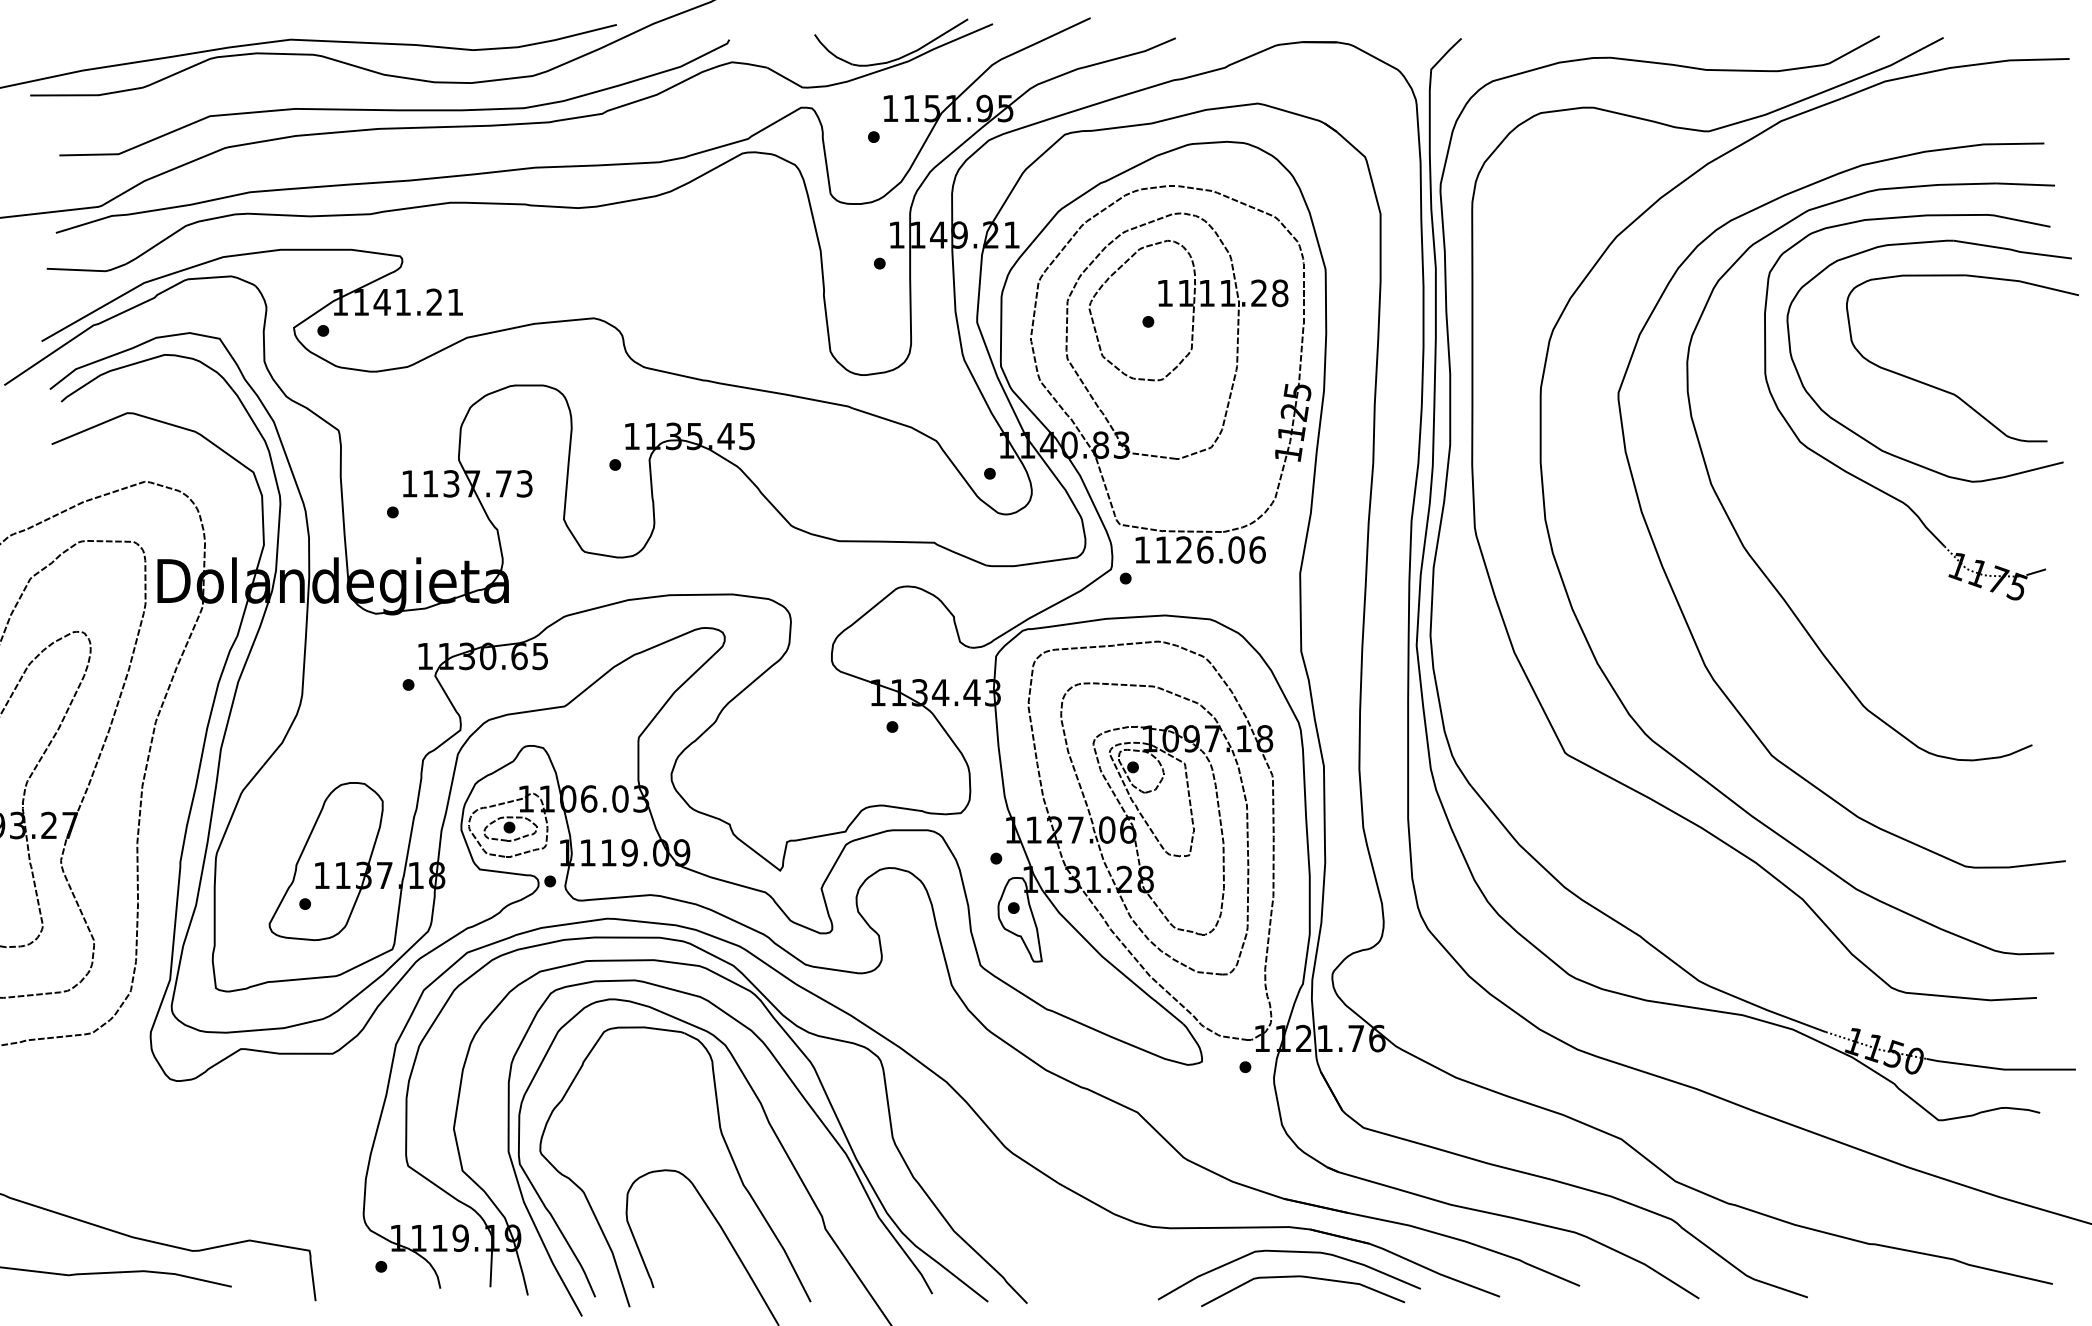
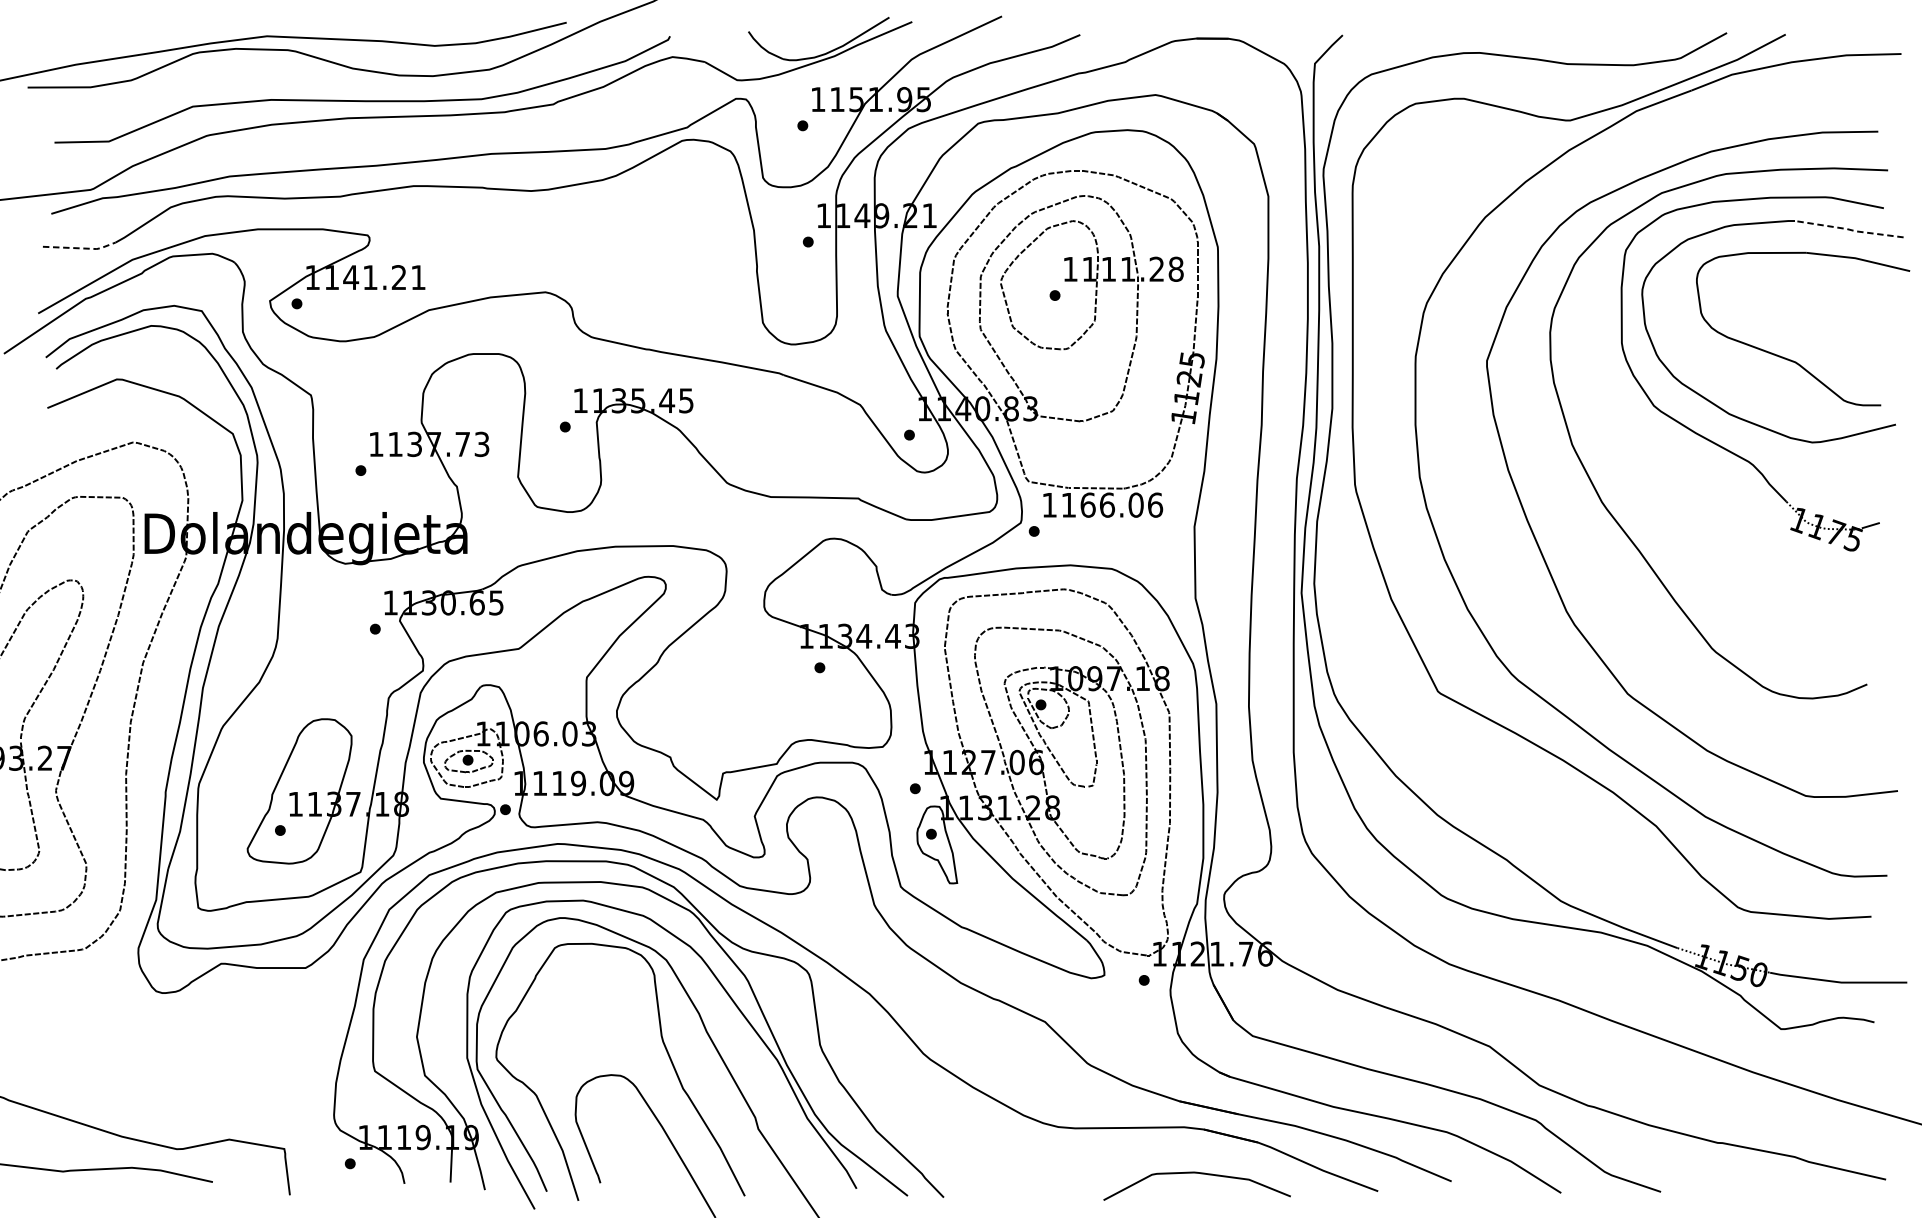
line: (2012, 250) -> (1849, 229), solid -> dashed
line: (88, 270) -> (81, 248), solid -> dashed
text: (1184, 549) -> (1088, 504), 1126.06 -> 1166.06
curve: (1289, 1252) -> (1184, 1150), removed

